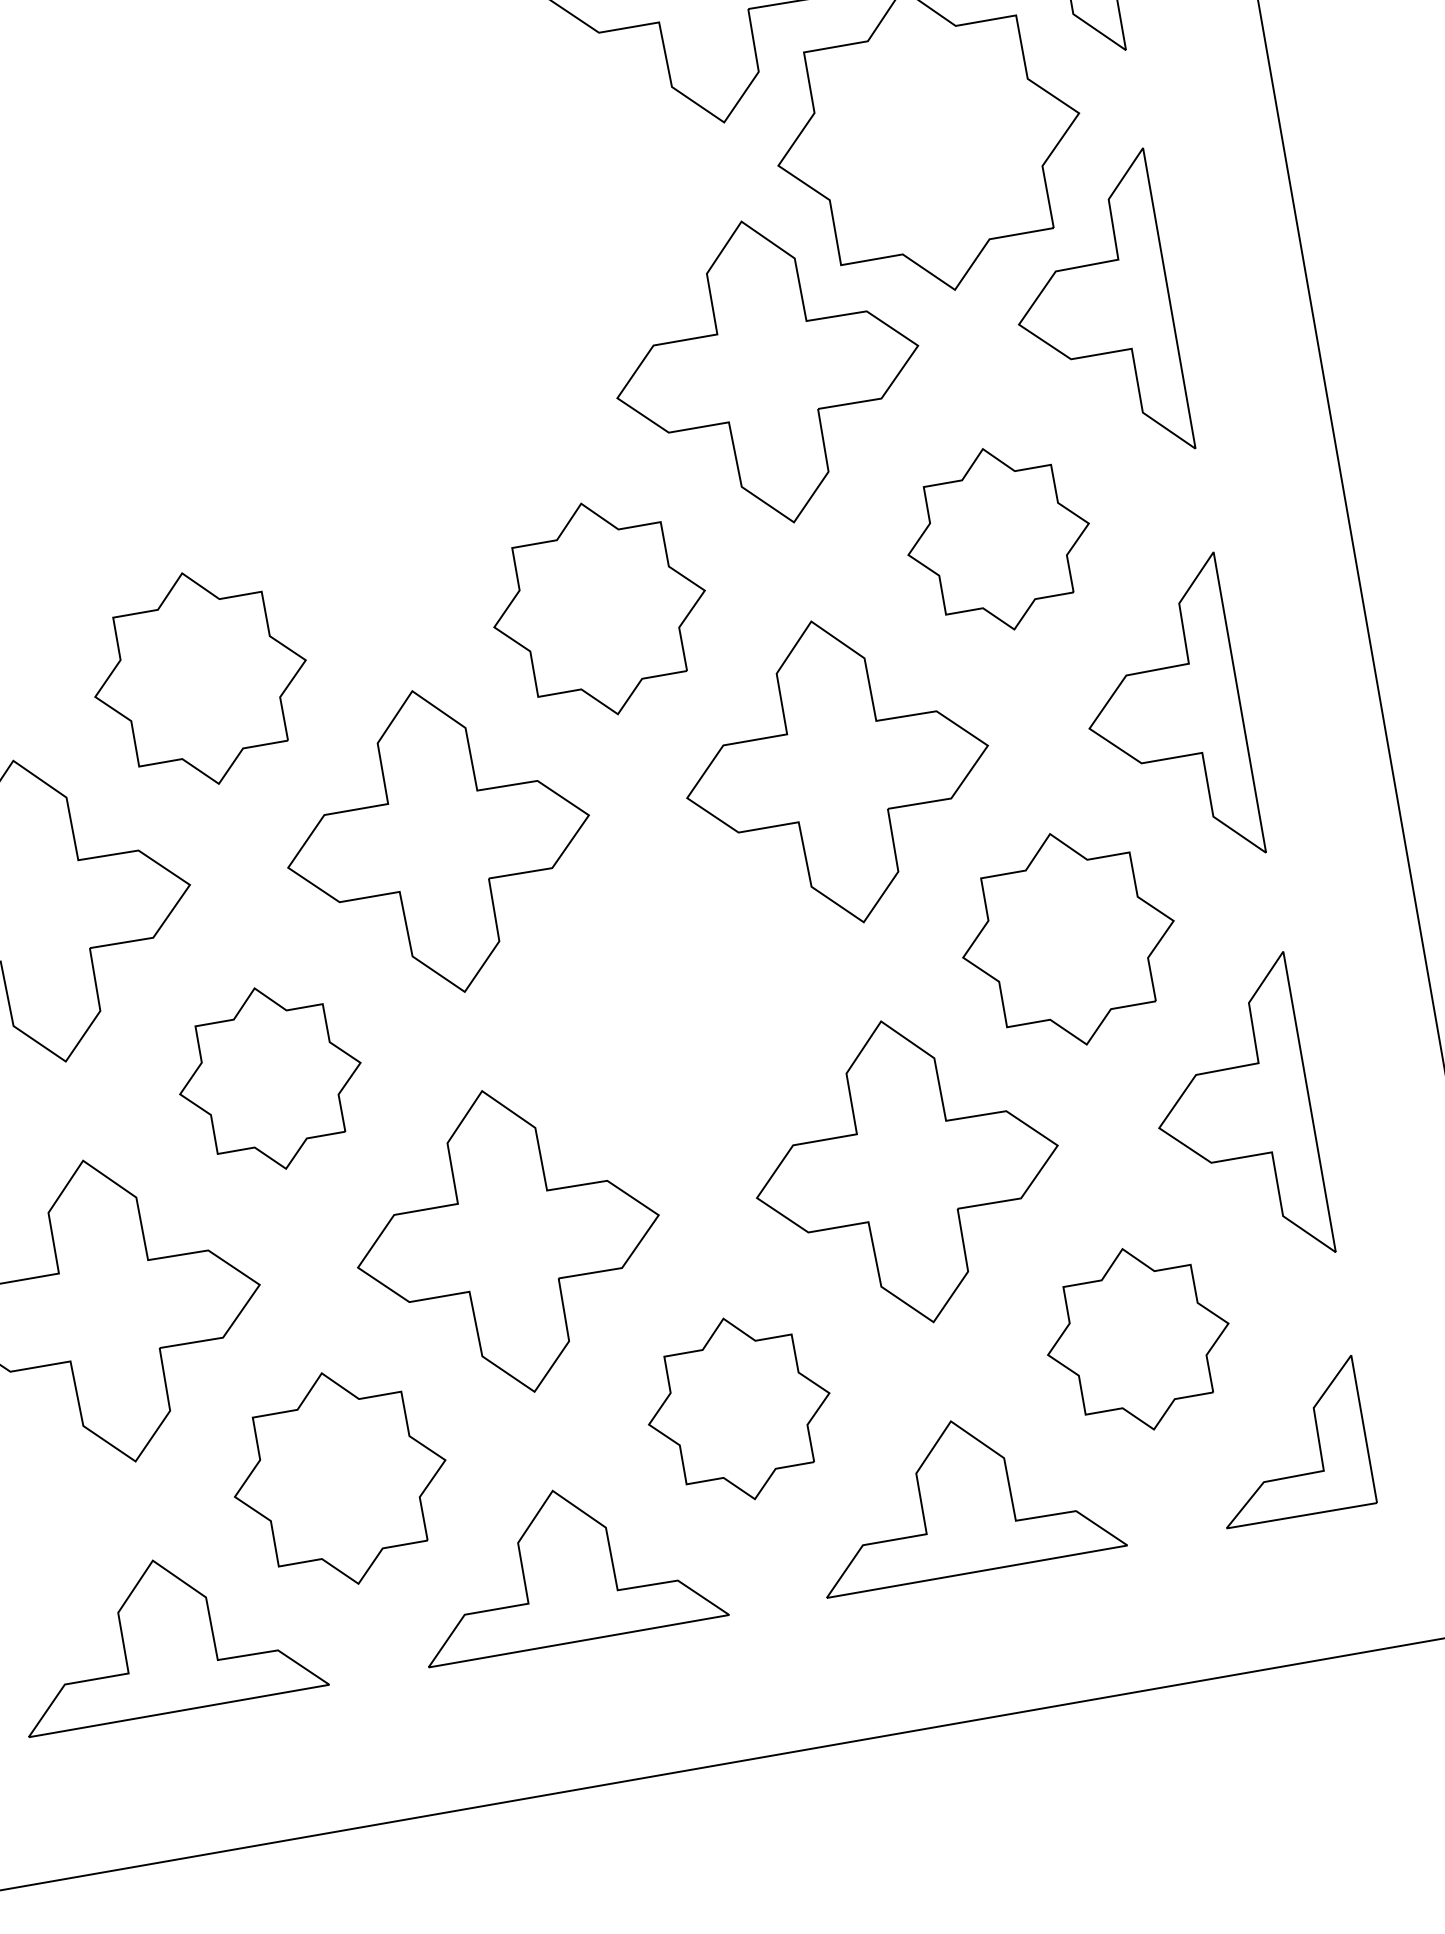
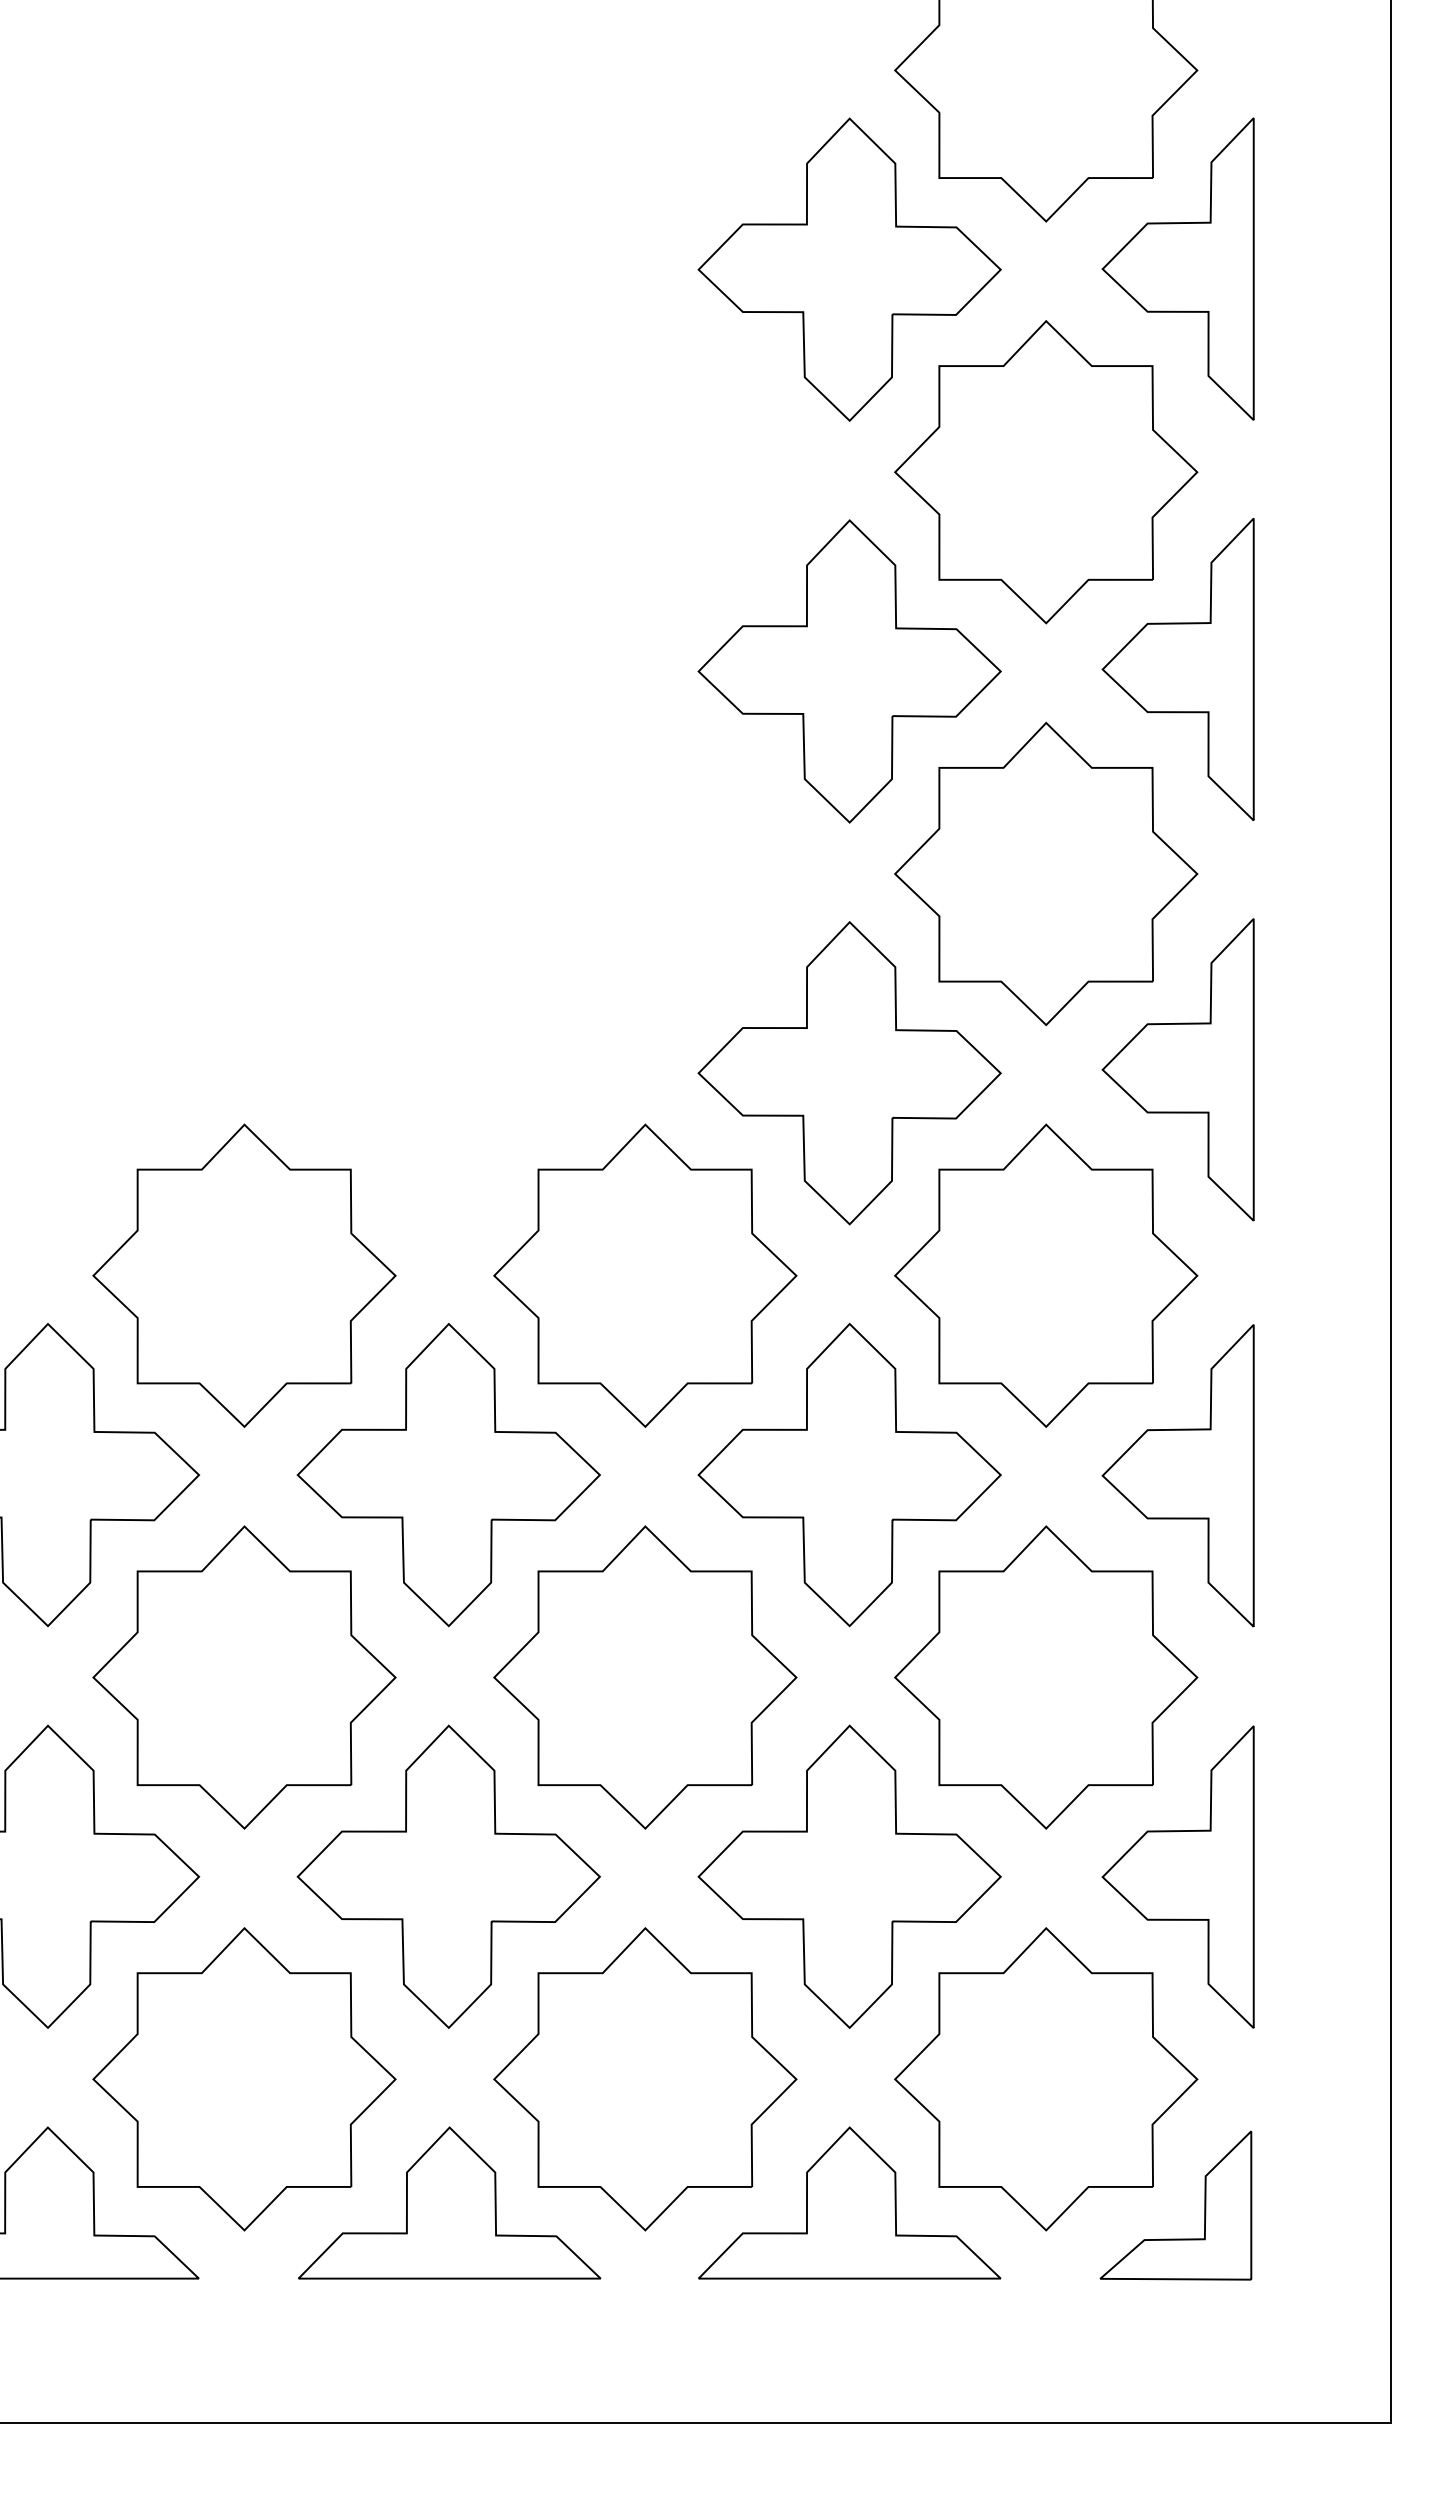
part: (998, 539) -> (1046, 1275), size x1.67
part: (599, 608) -> (645, 1275), size x1.43
part: (200, 678) -> (244, 1275), size x1.43
part: (1068, 939) -> (1046, 1677), size x1.43
part: (669, 1008) -> (645, 1677), added
part: (270, 1078) -> (244, 1677), size x1.67
part: (1138, 1339) -> (1046, 2079), size x1.67
part: (739, 1409) -> (645, 2079), size x1.67
part: (340, 1478) -> (244, 2079), size x1.43

